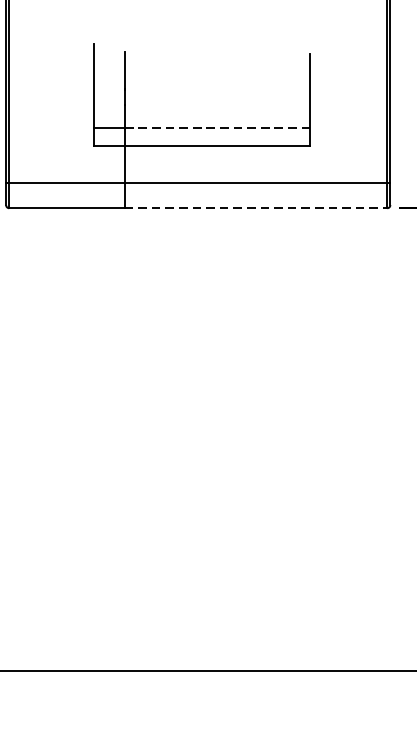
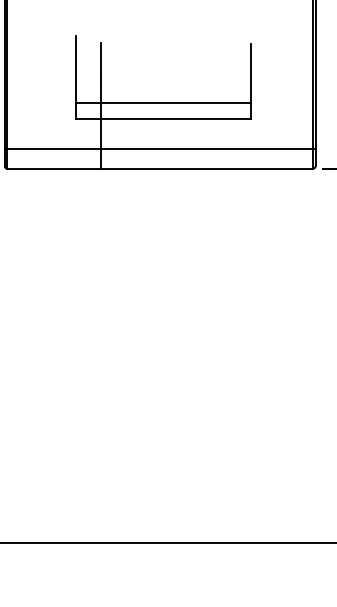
line: (217, 127) -> (175, 103), dashed -> solid
line: (256, 208) -> (207, 168), dashed -> solid

